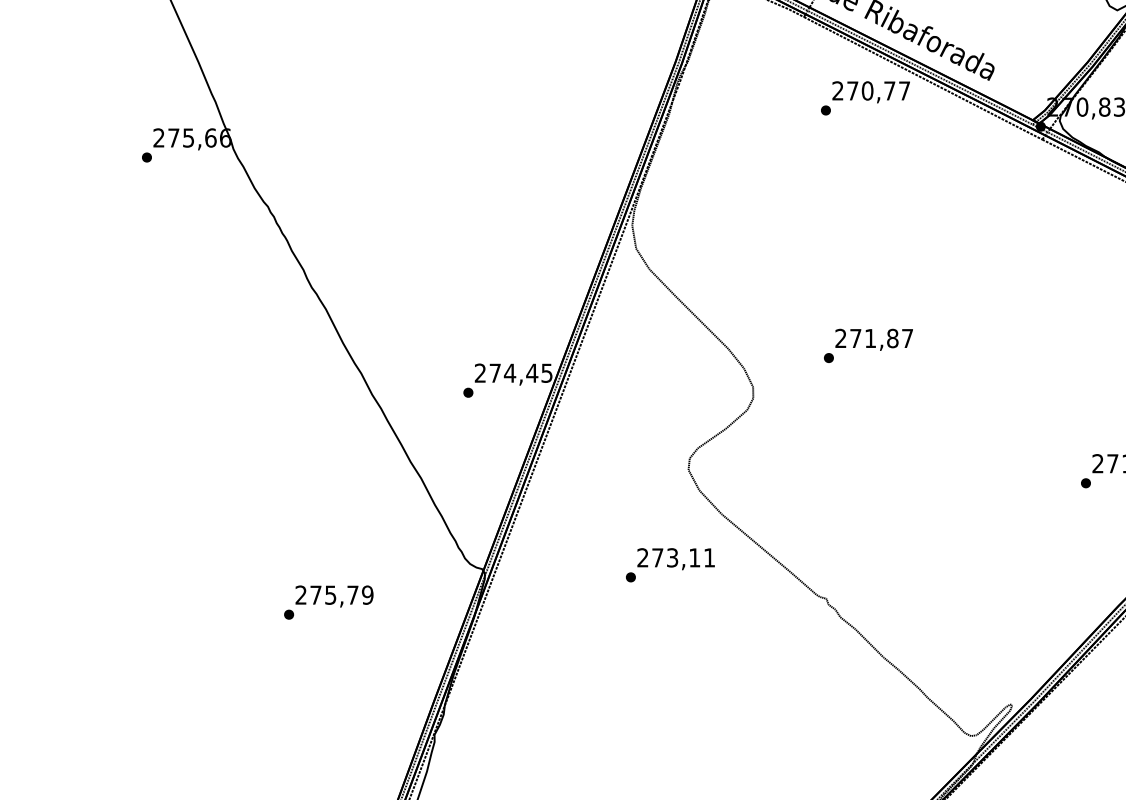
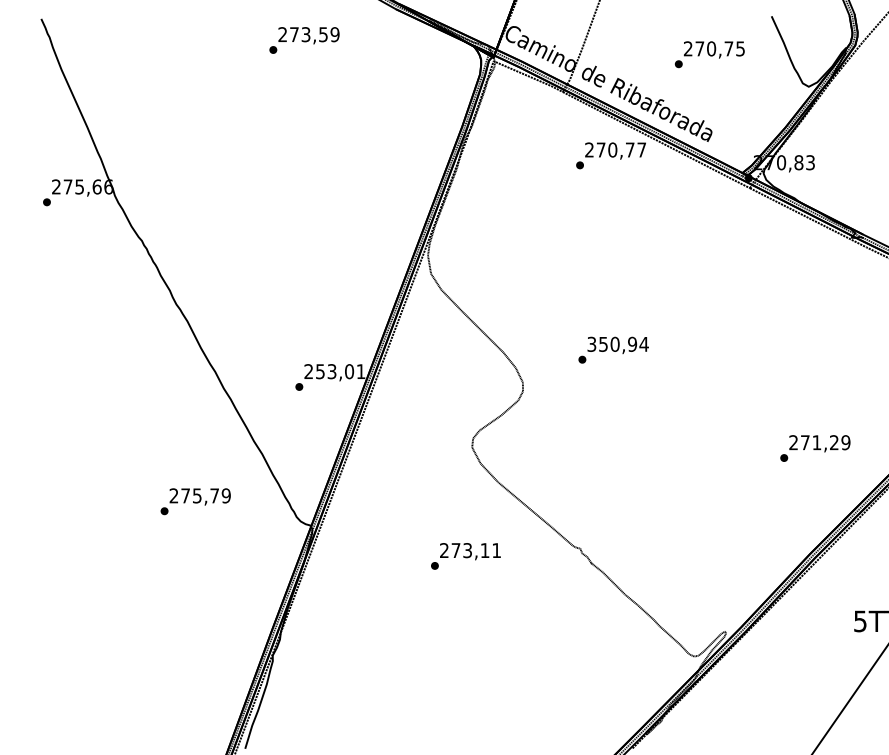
text: (873, 337) -> (617, 343), 271,87 -> 350,94
text: (520, 373) -> (340, 371), 274,45 -> 253,01
text: (669, 565) -> (465, 556), moved
text: (328, 602) -> (195, 501), moved

